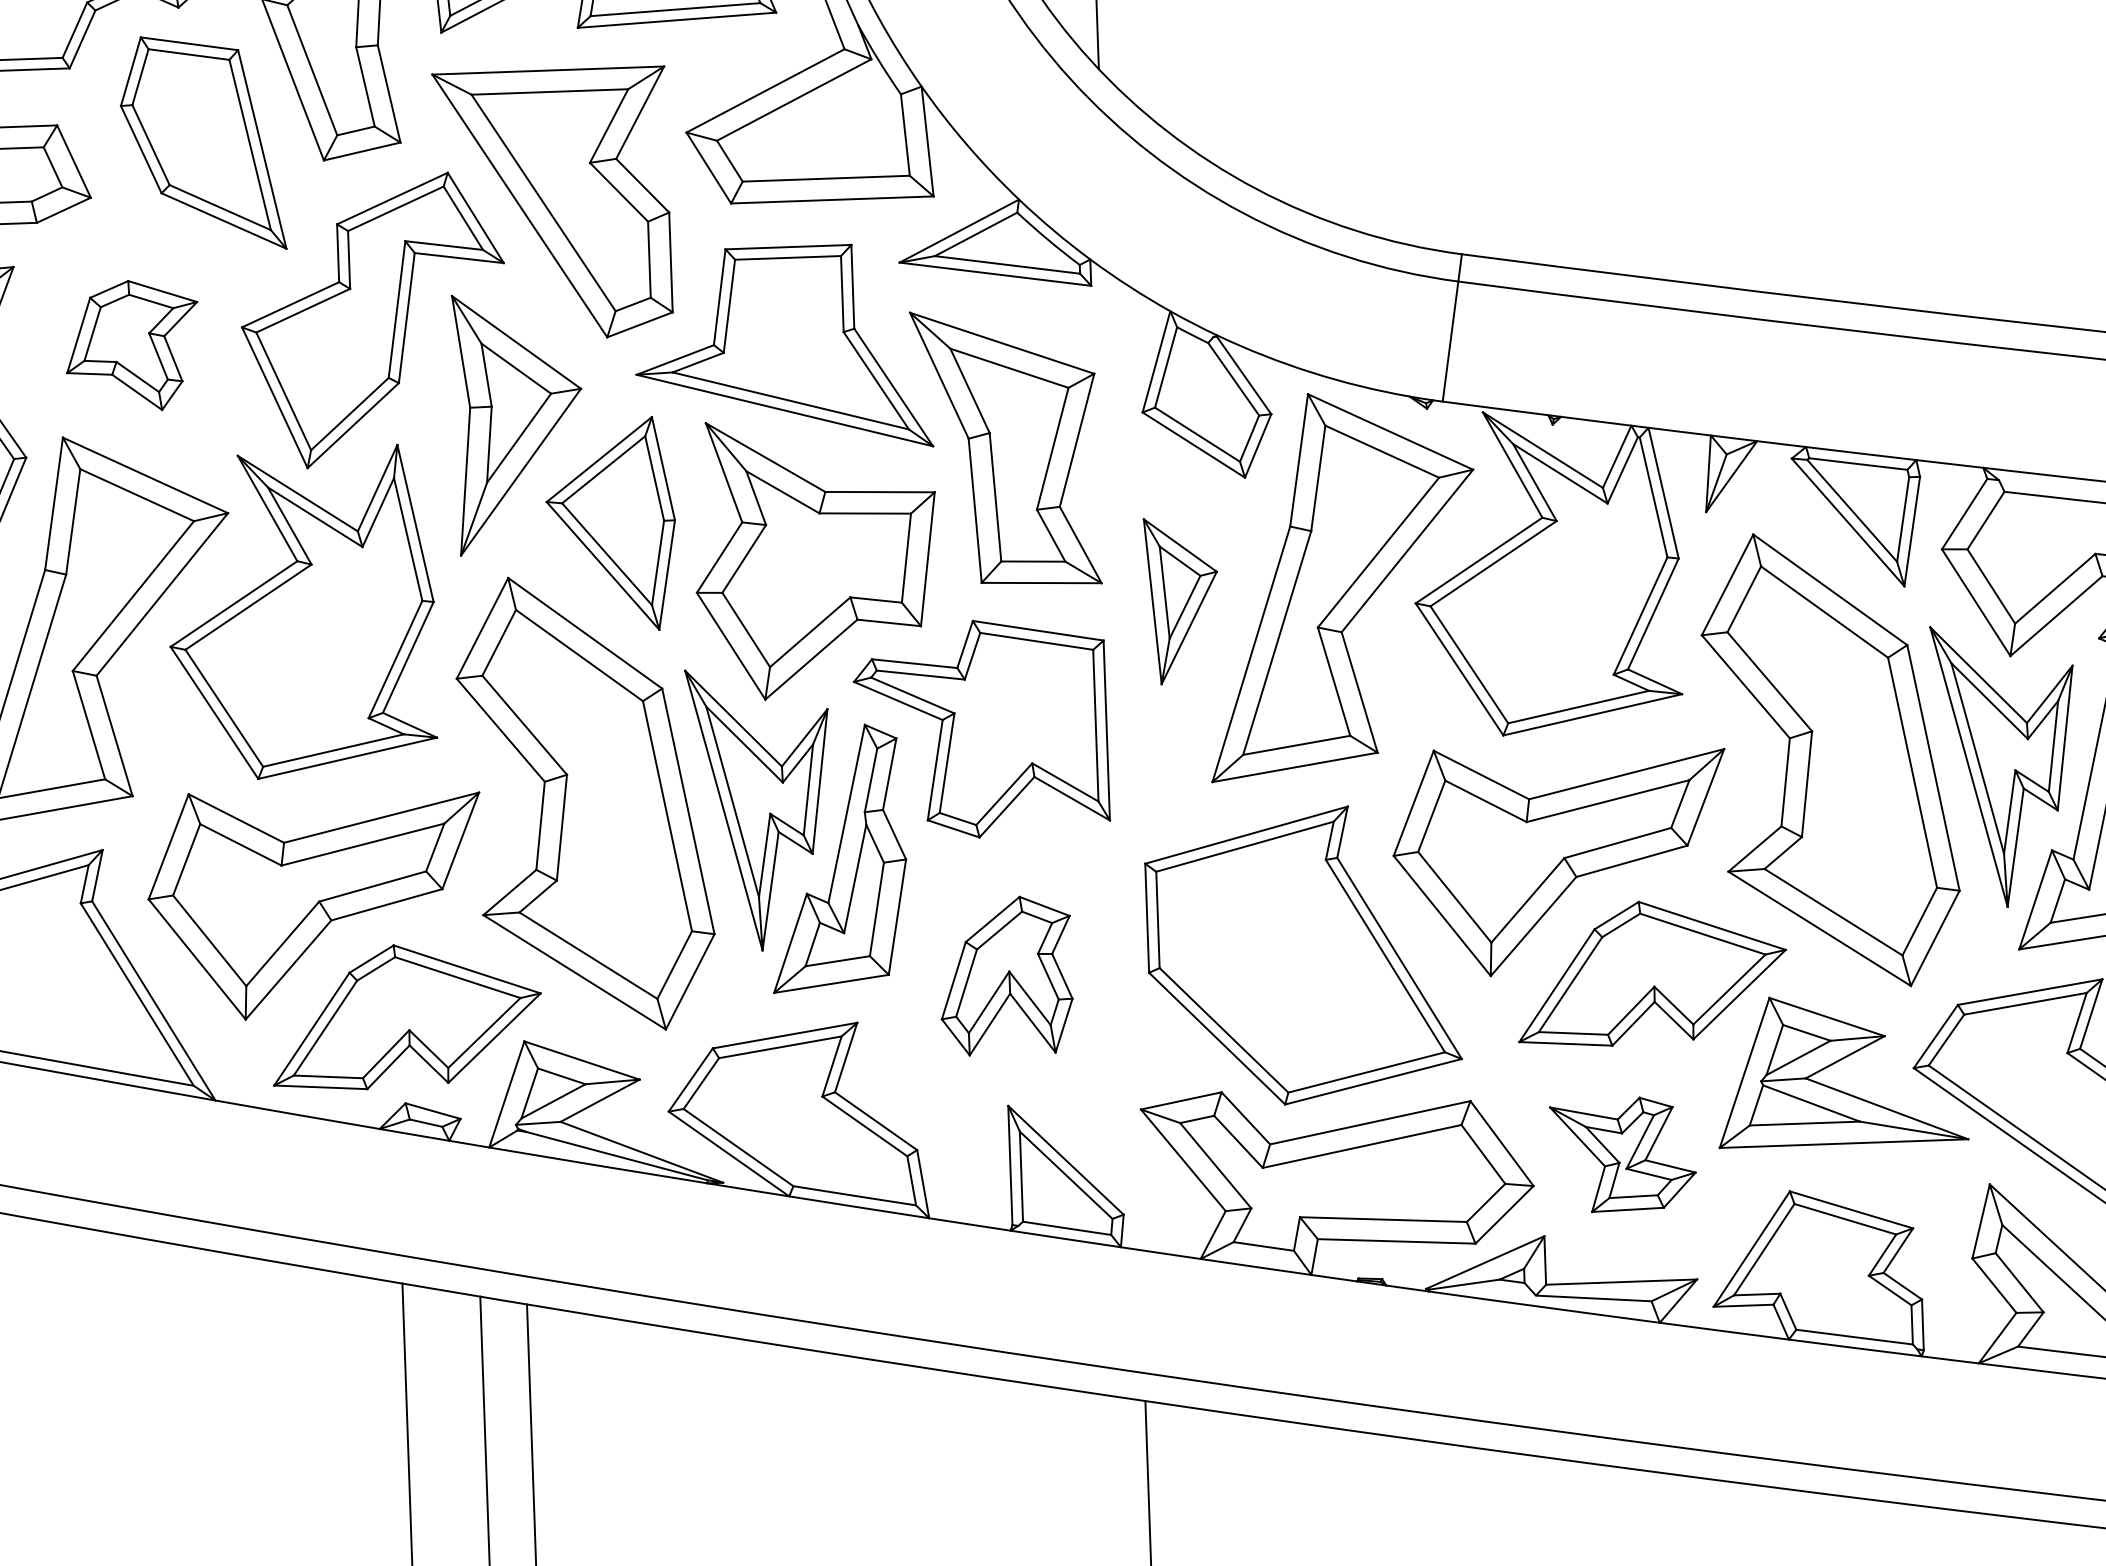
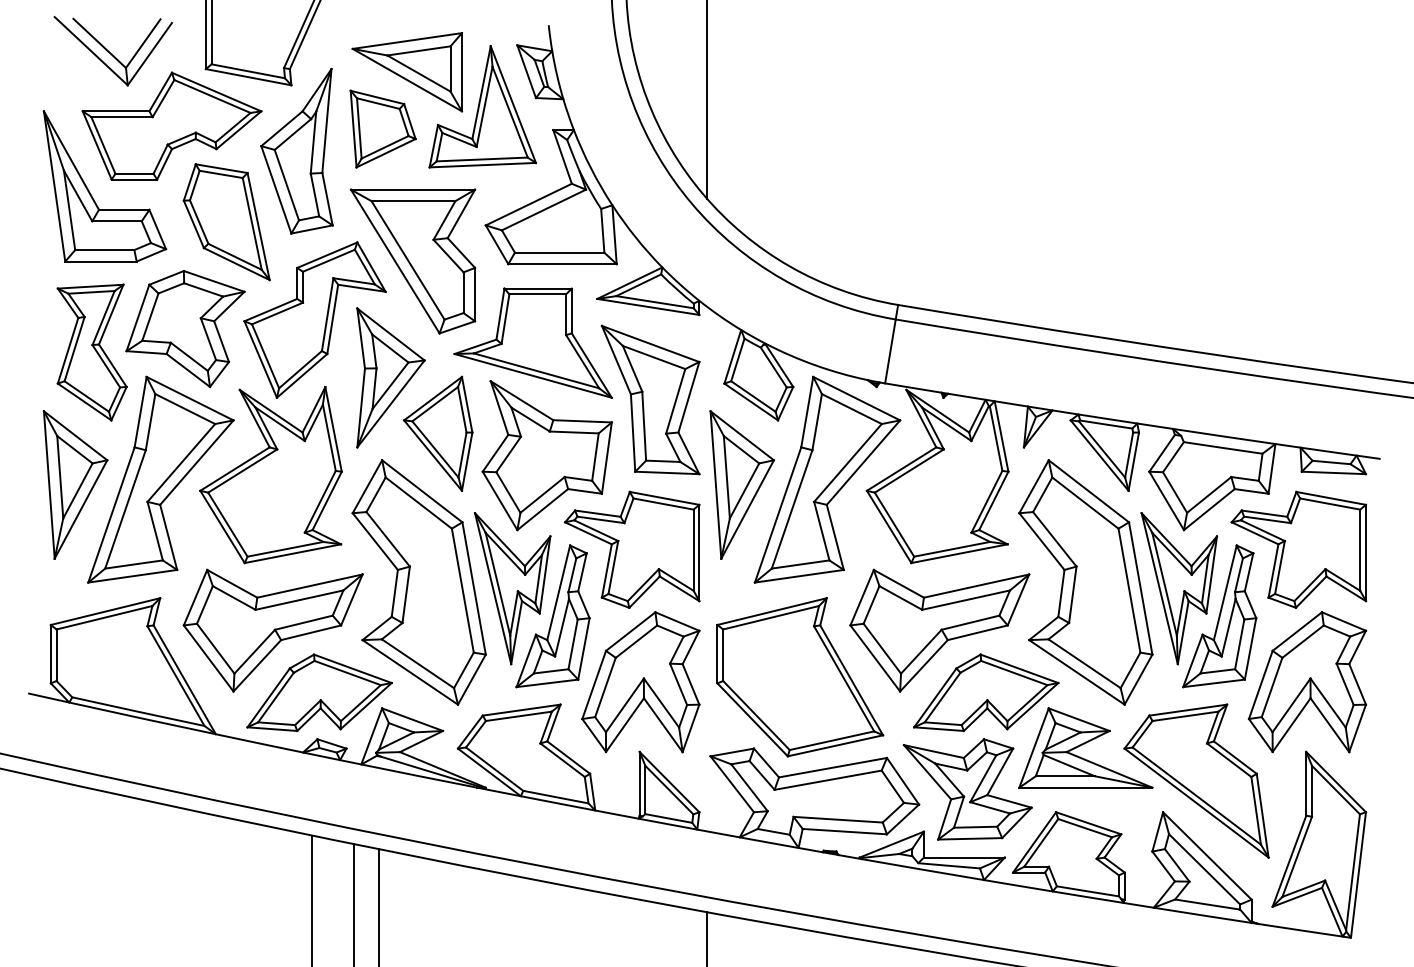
part: (132, 346) -> (185, 329), size x1.67
part: (1181, 599) -> (741, 484), size x1.67
part: (1005, 976) -> (640, 682), size x1.67
part: (1623, 1154) -> (967, 789), size x1.67

